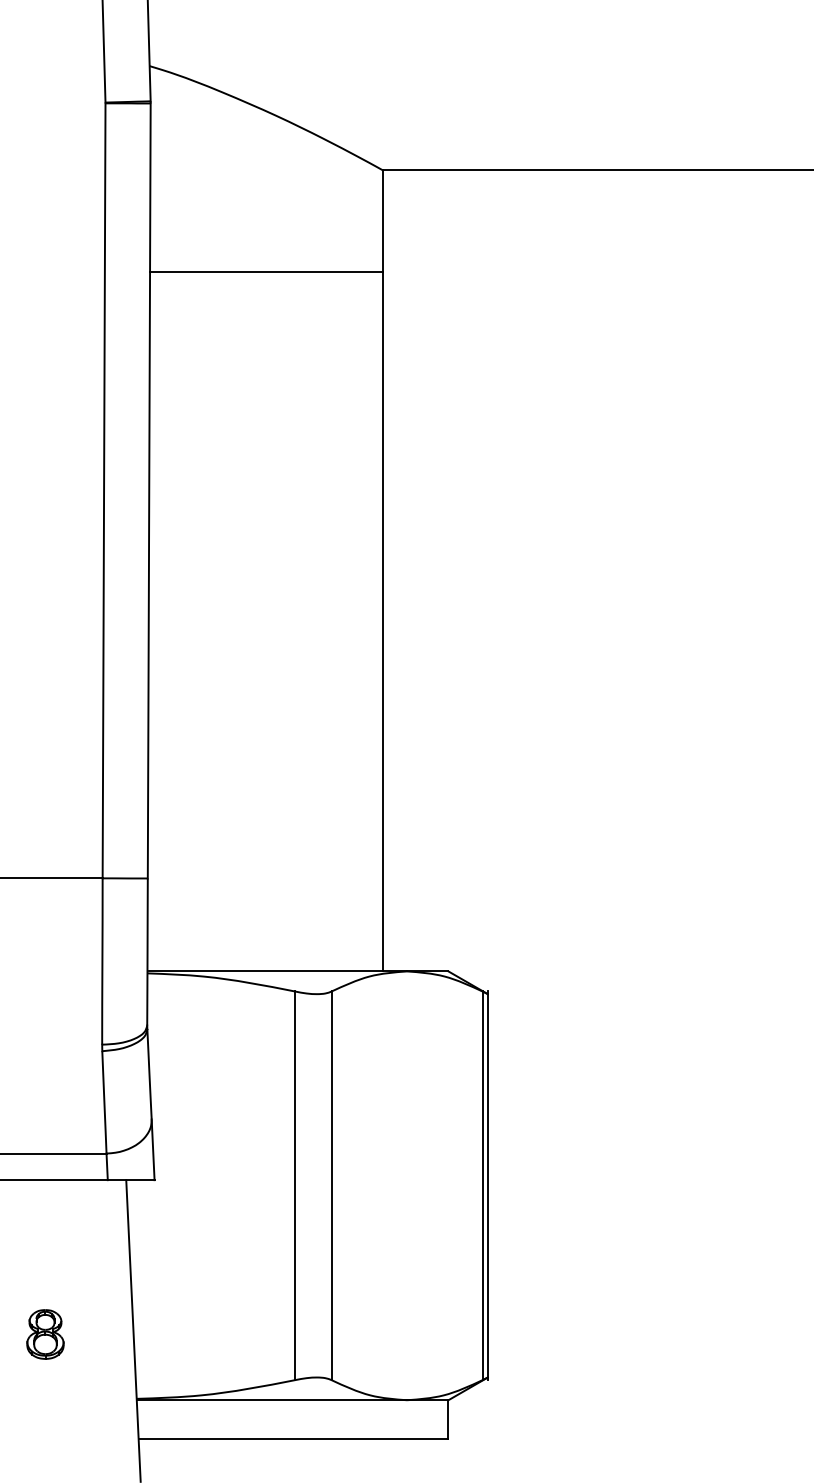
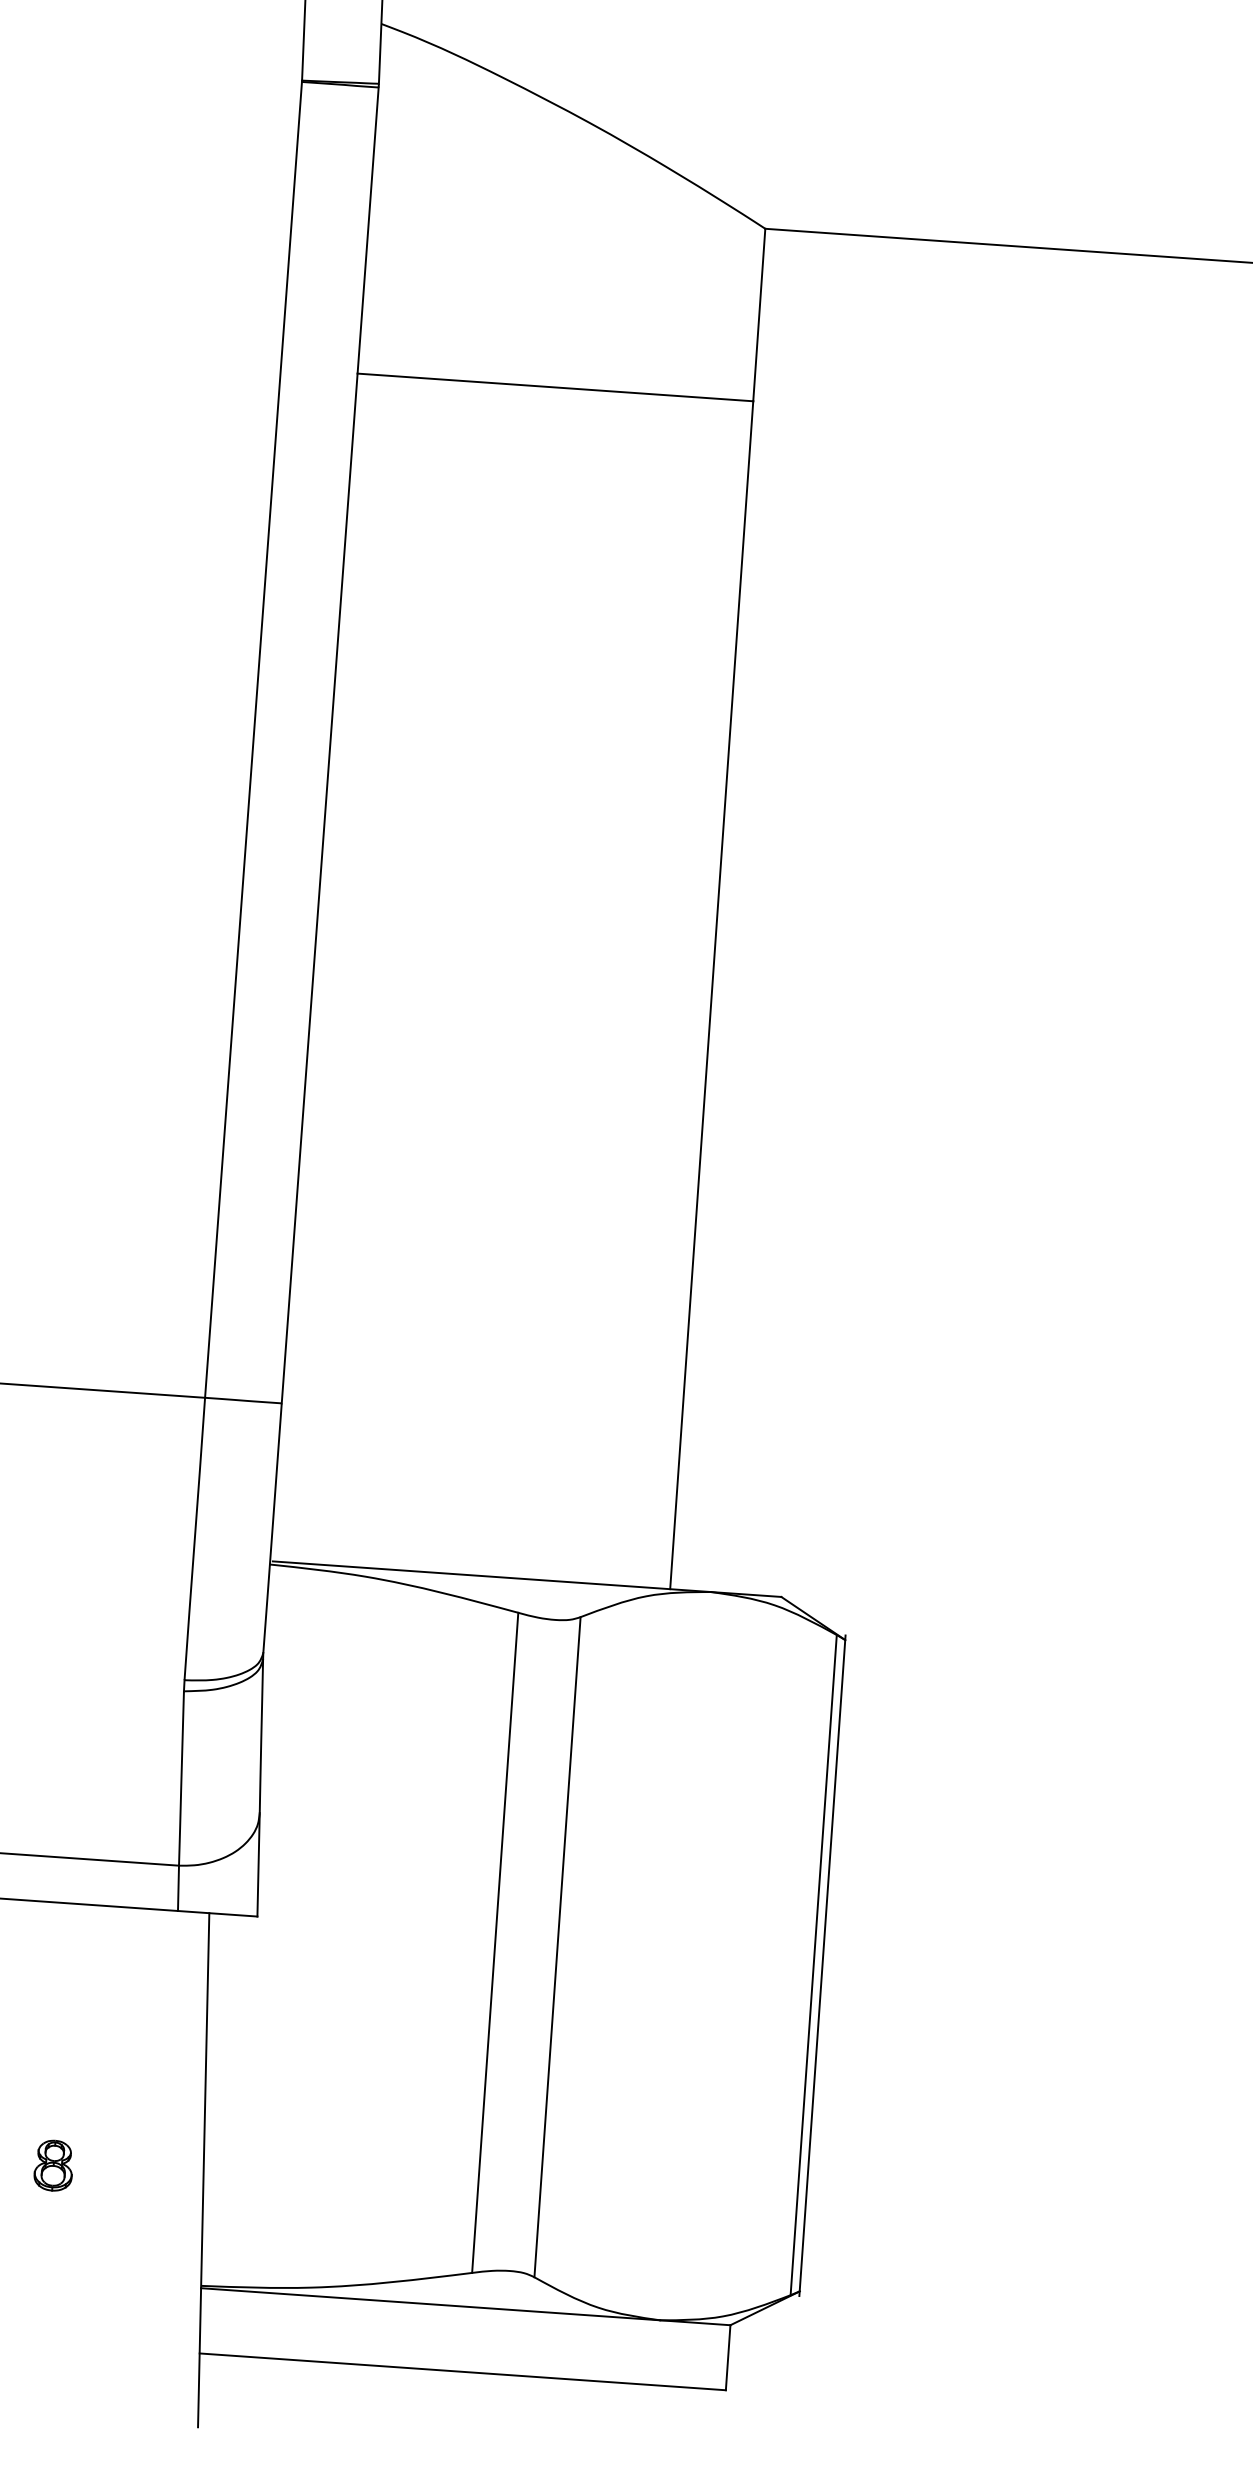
part: (45, 1334) -> (53, 2165), size x0.6

